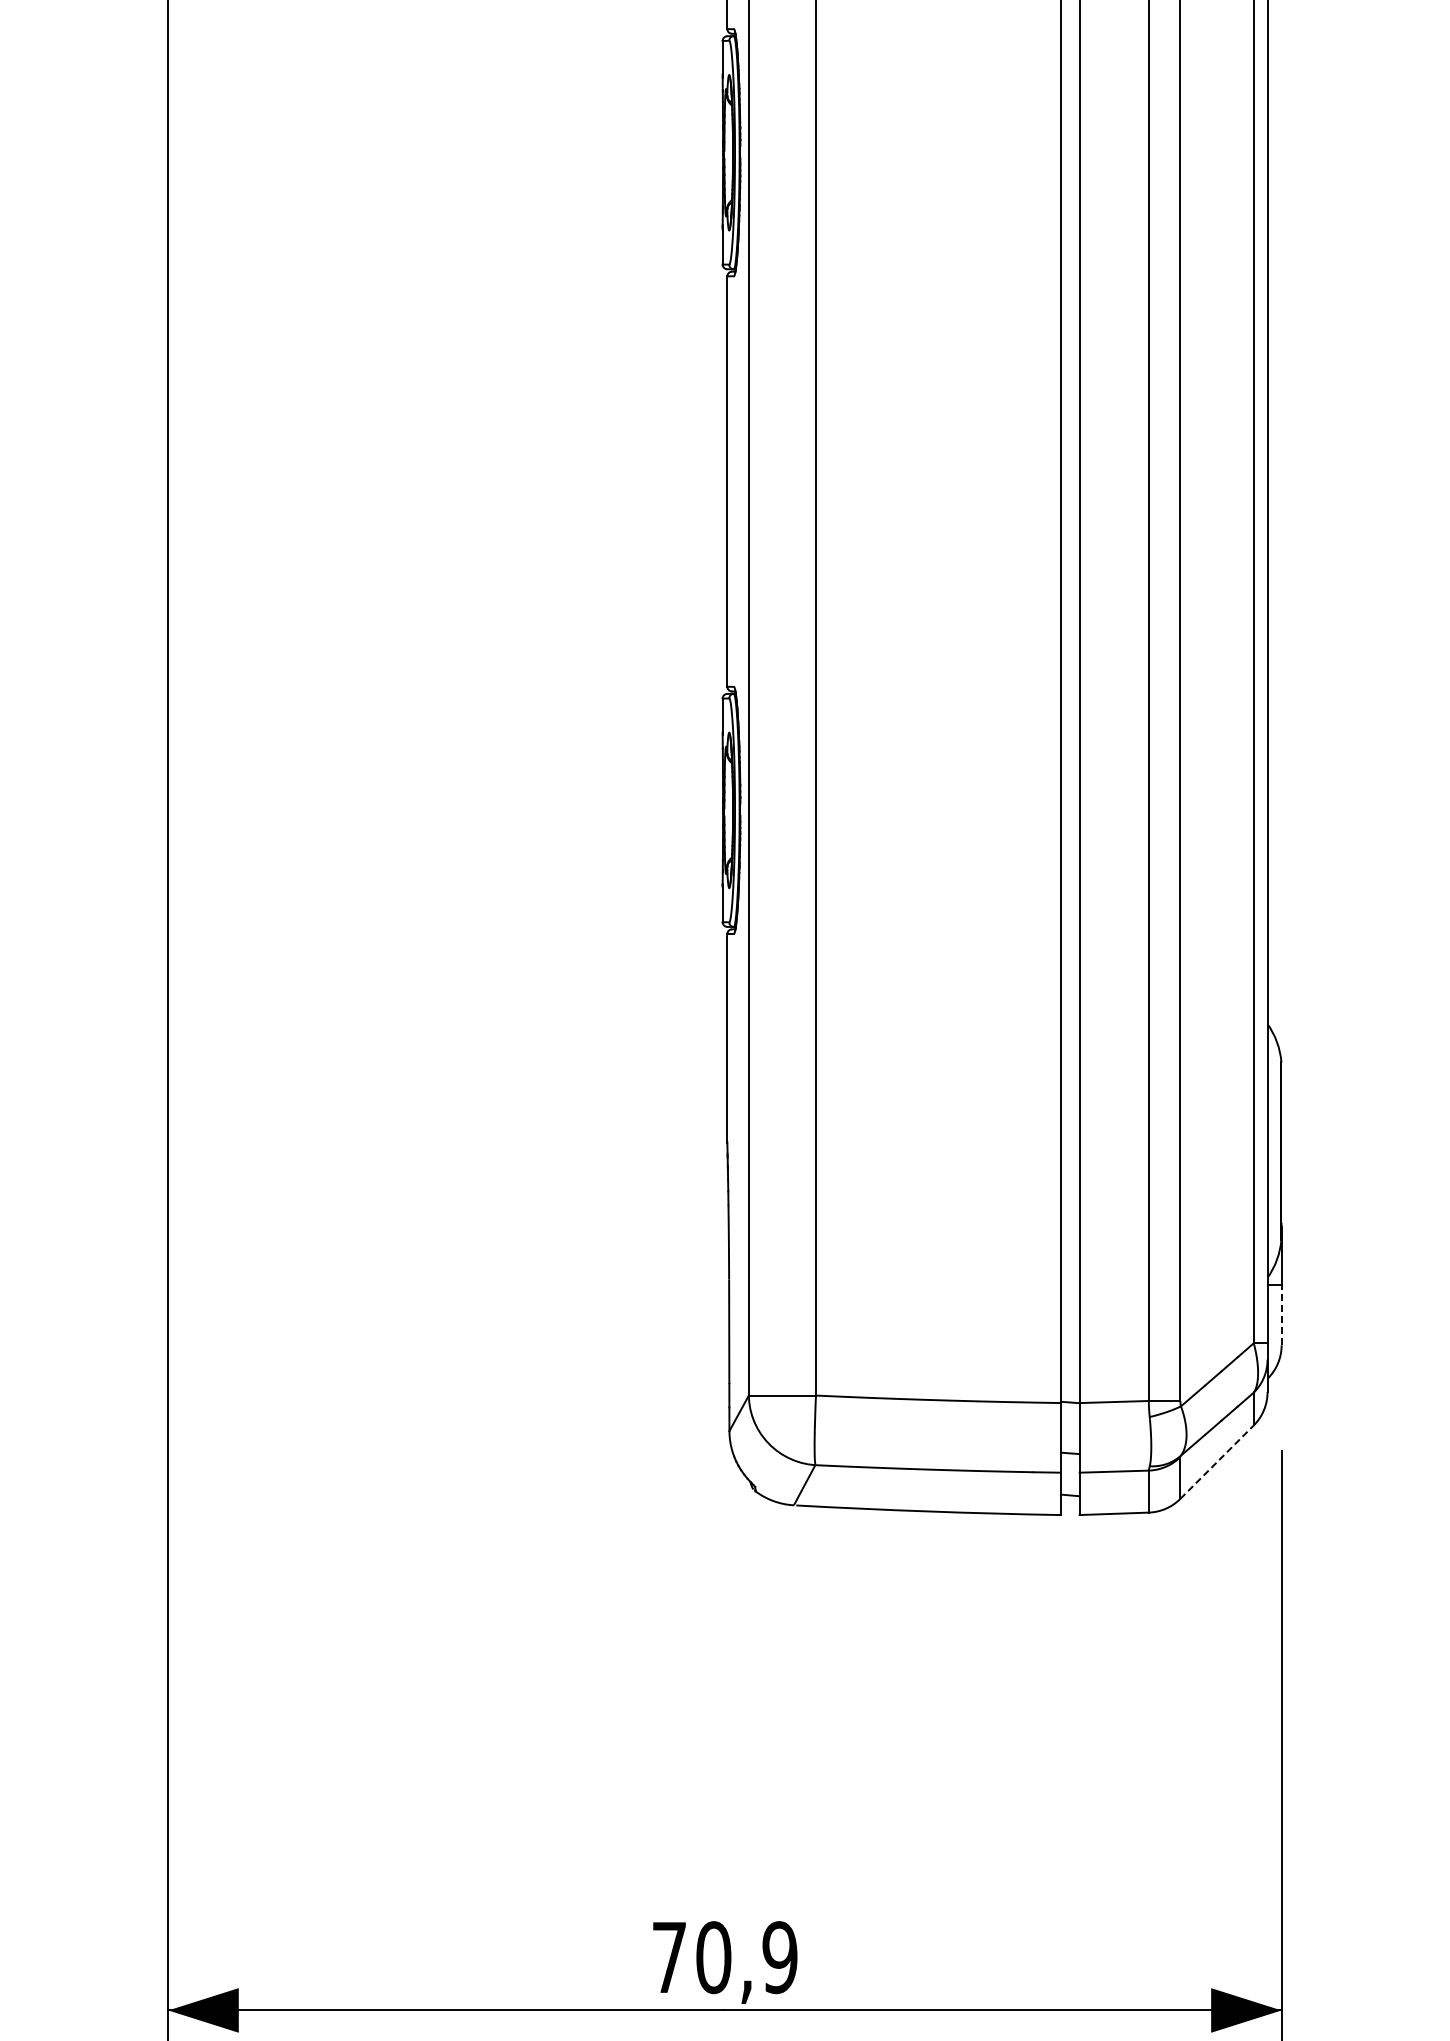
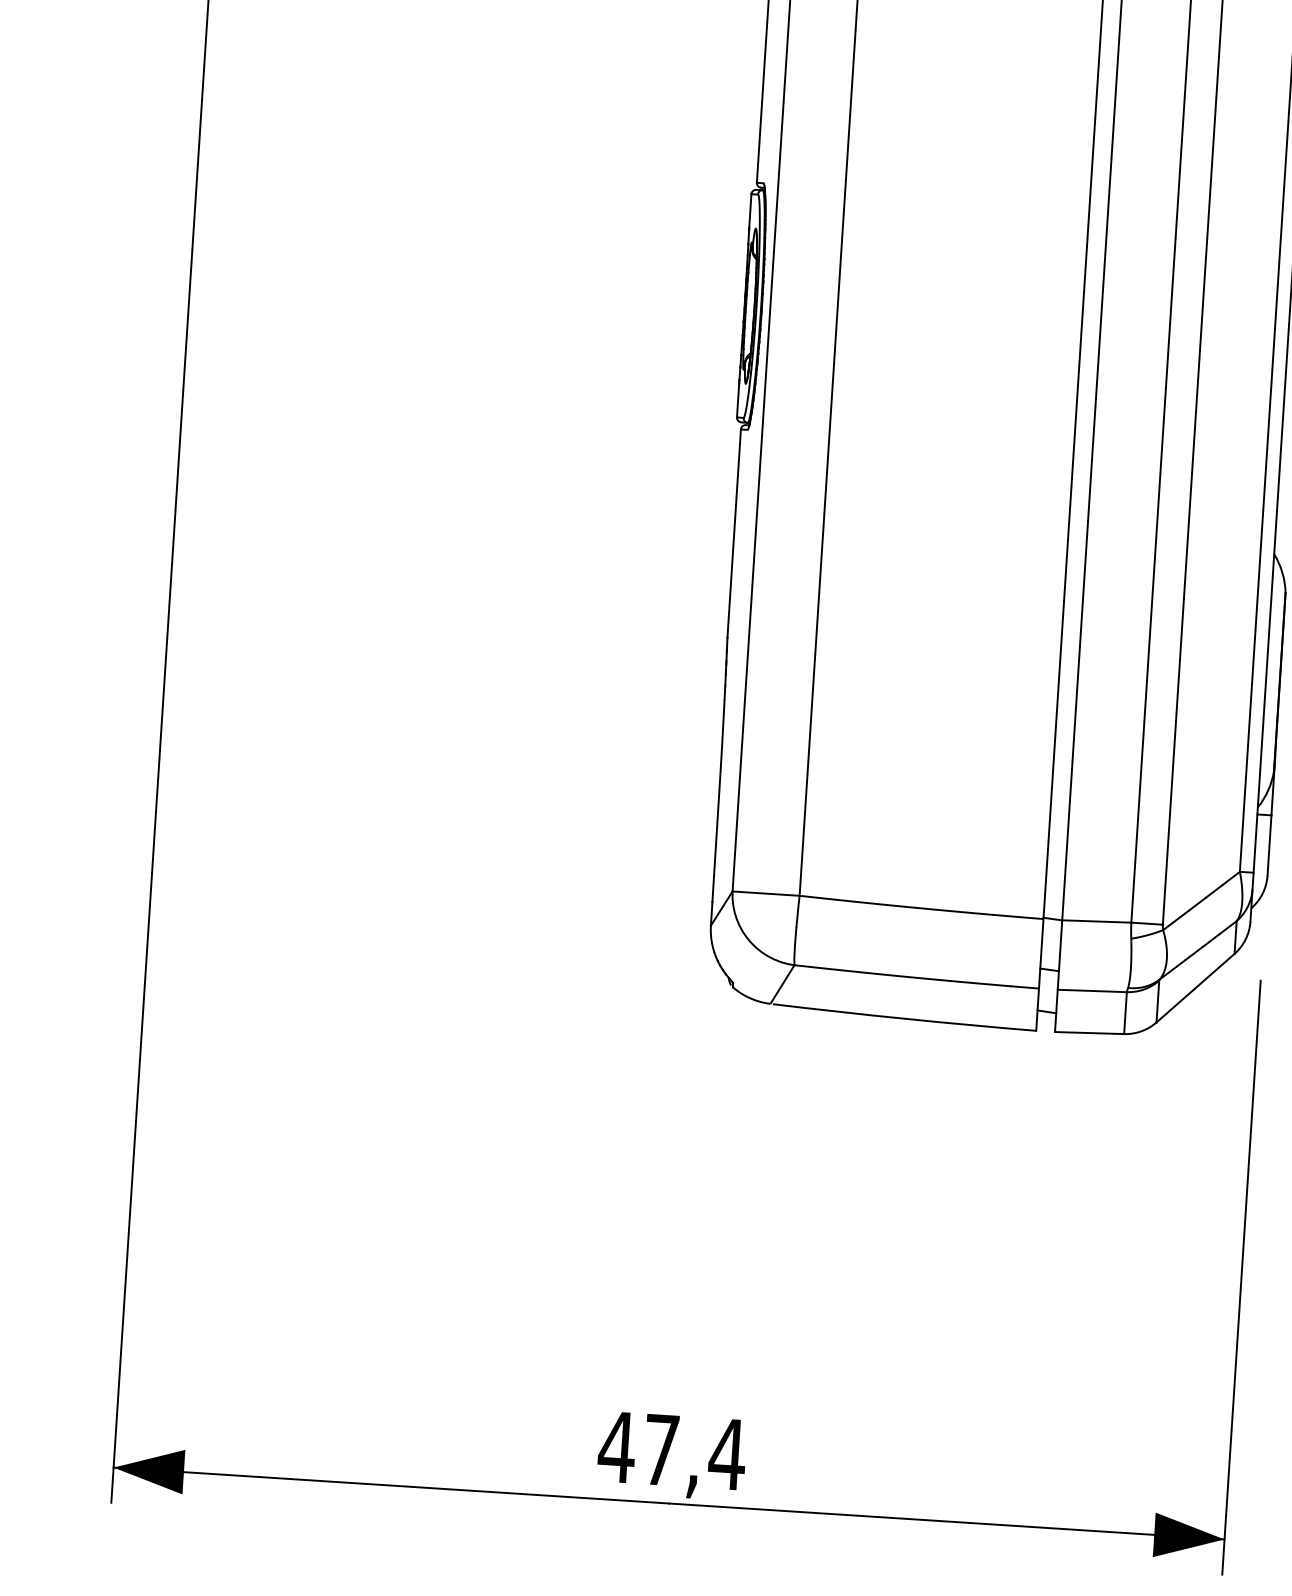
line: (1281, 1314) -> (1269, 844), dashed -> solid
line: (1217, 1462) -> (1195, 988), dashed -> solid
text: (724, 1957) -> (672, 1450), 70,9 -> 47,4

